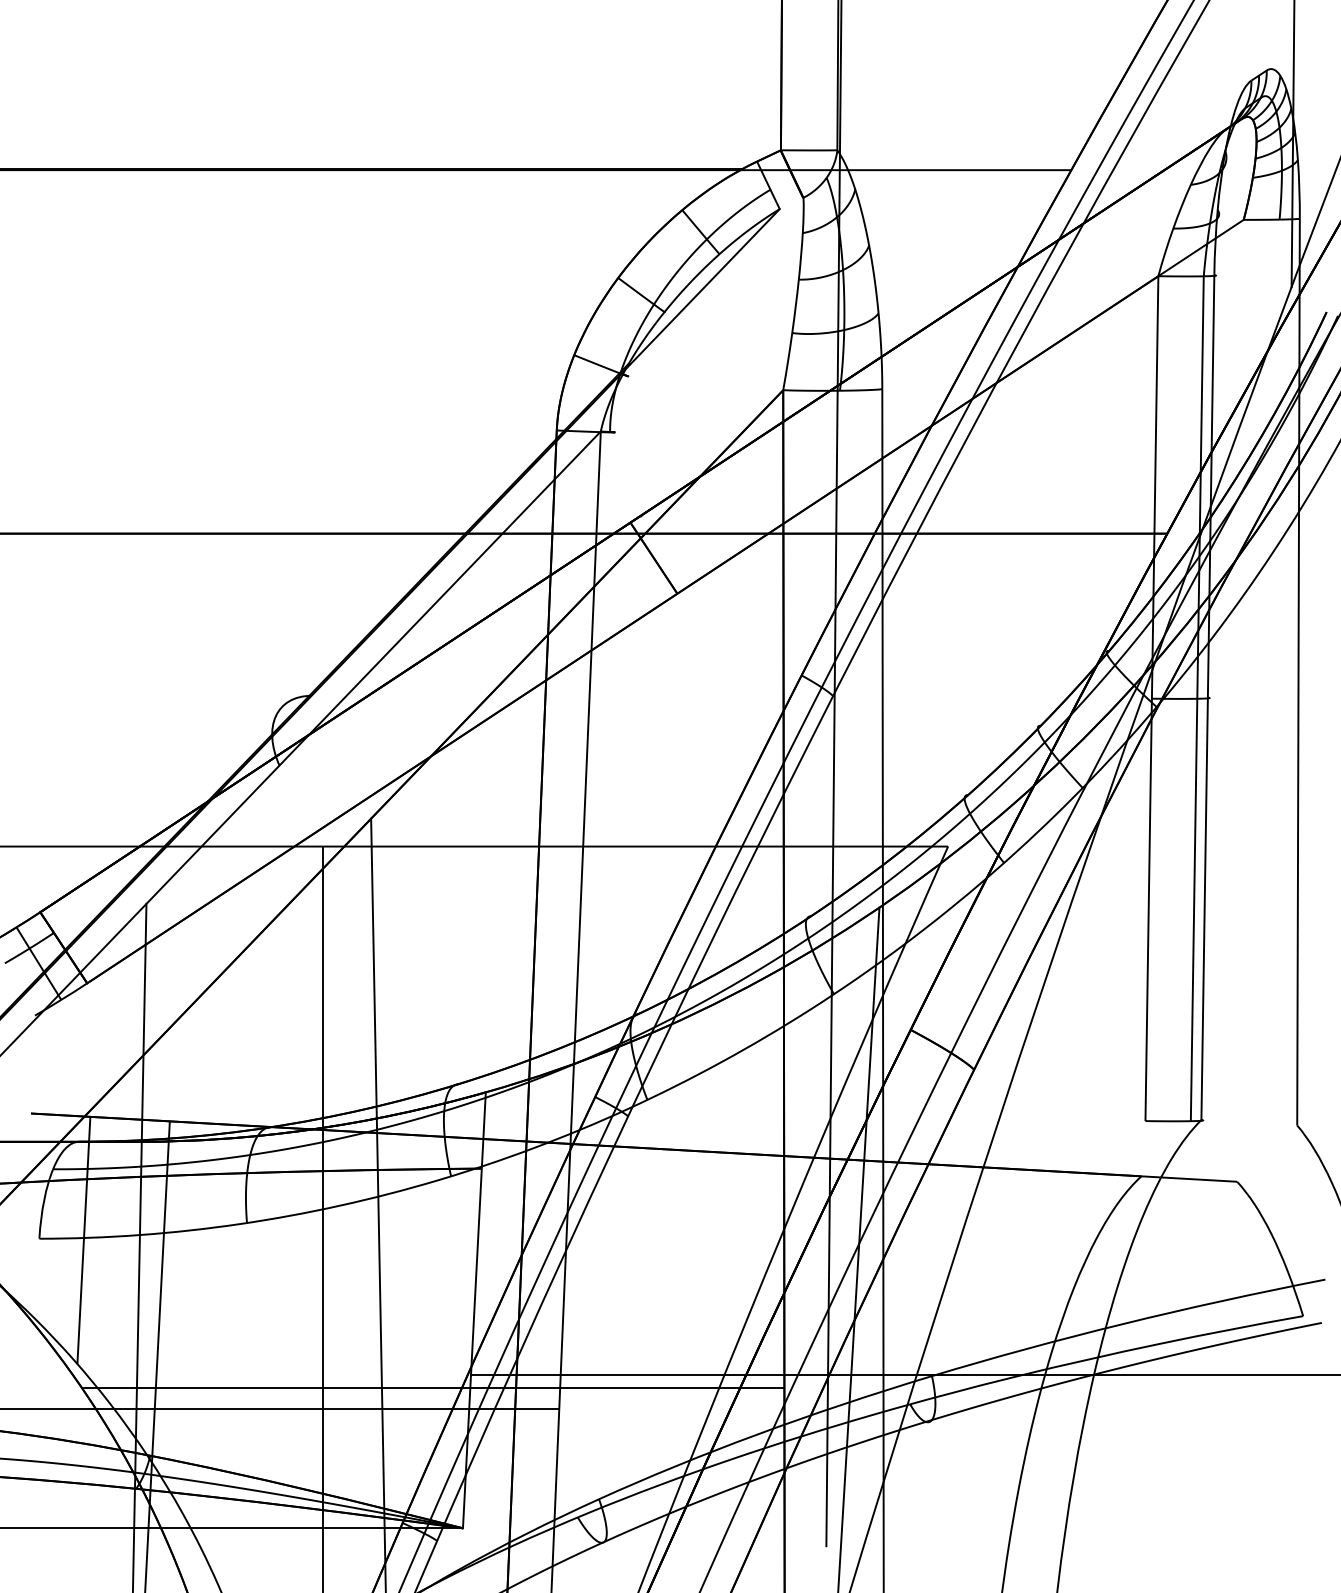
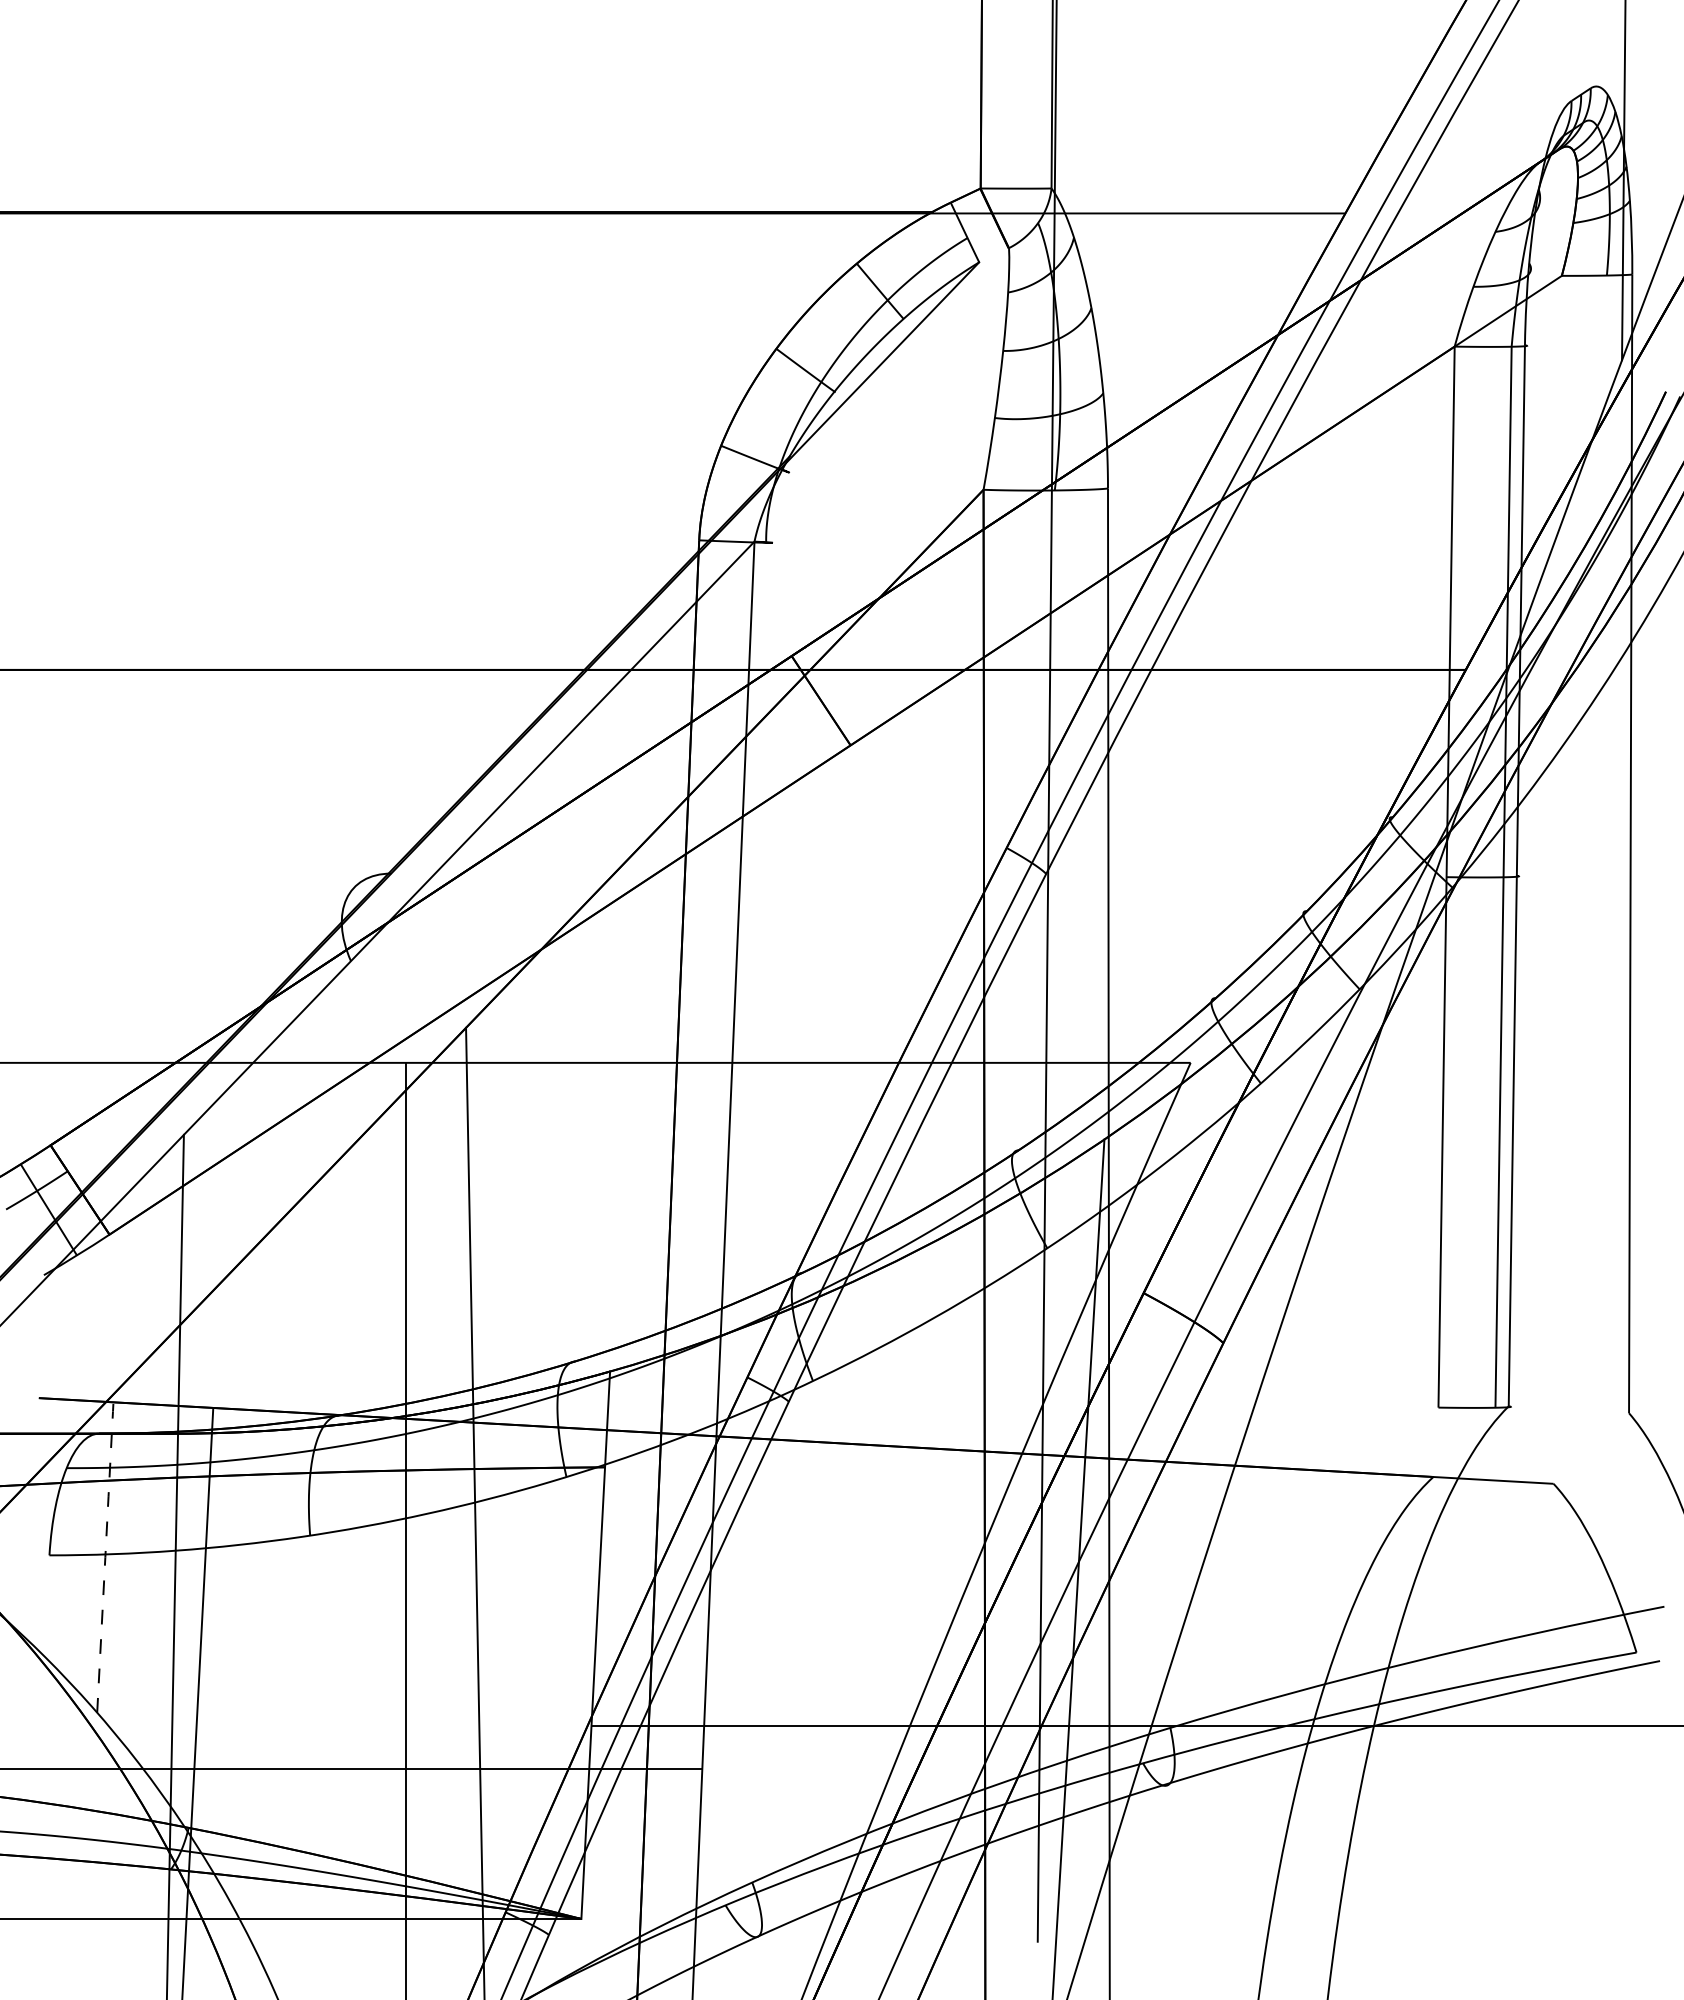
arc: (84, 1238) -> (105, 1554), solid -> dashed
line: (432, 1387) -> (543, 1742), removed

